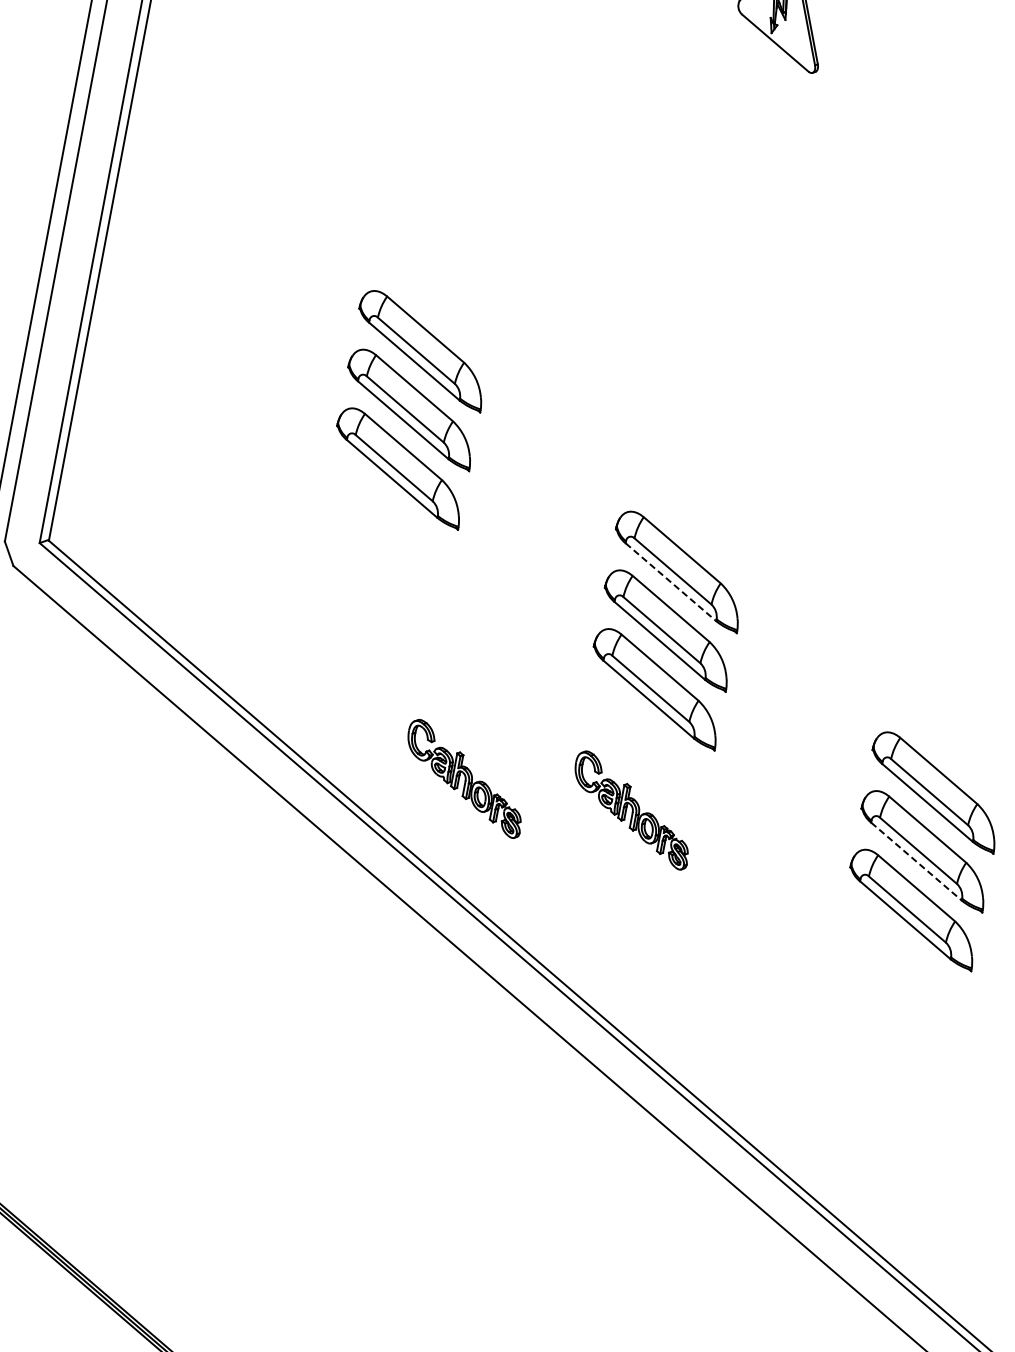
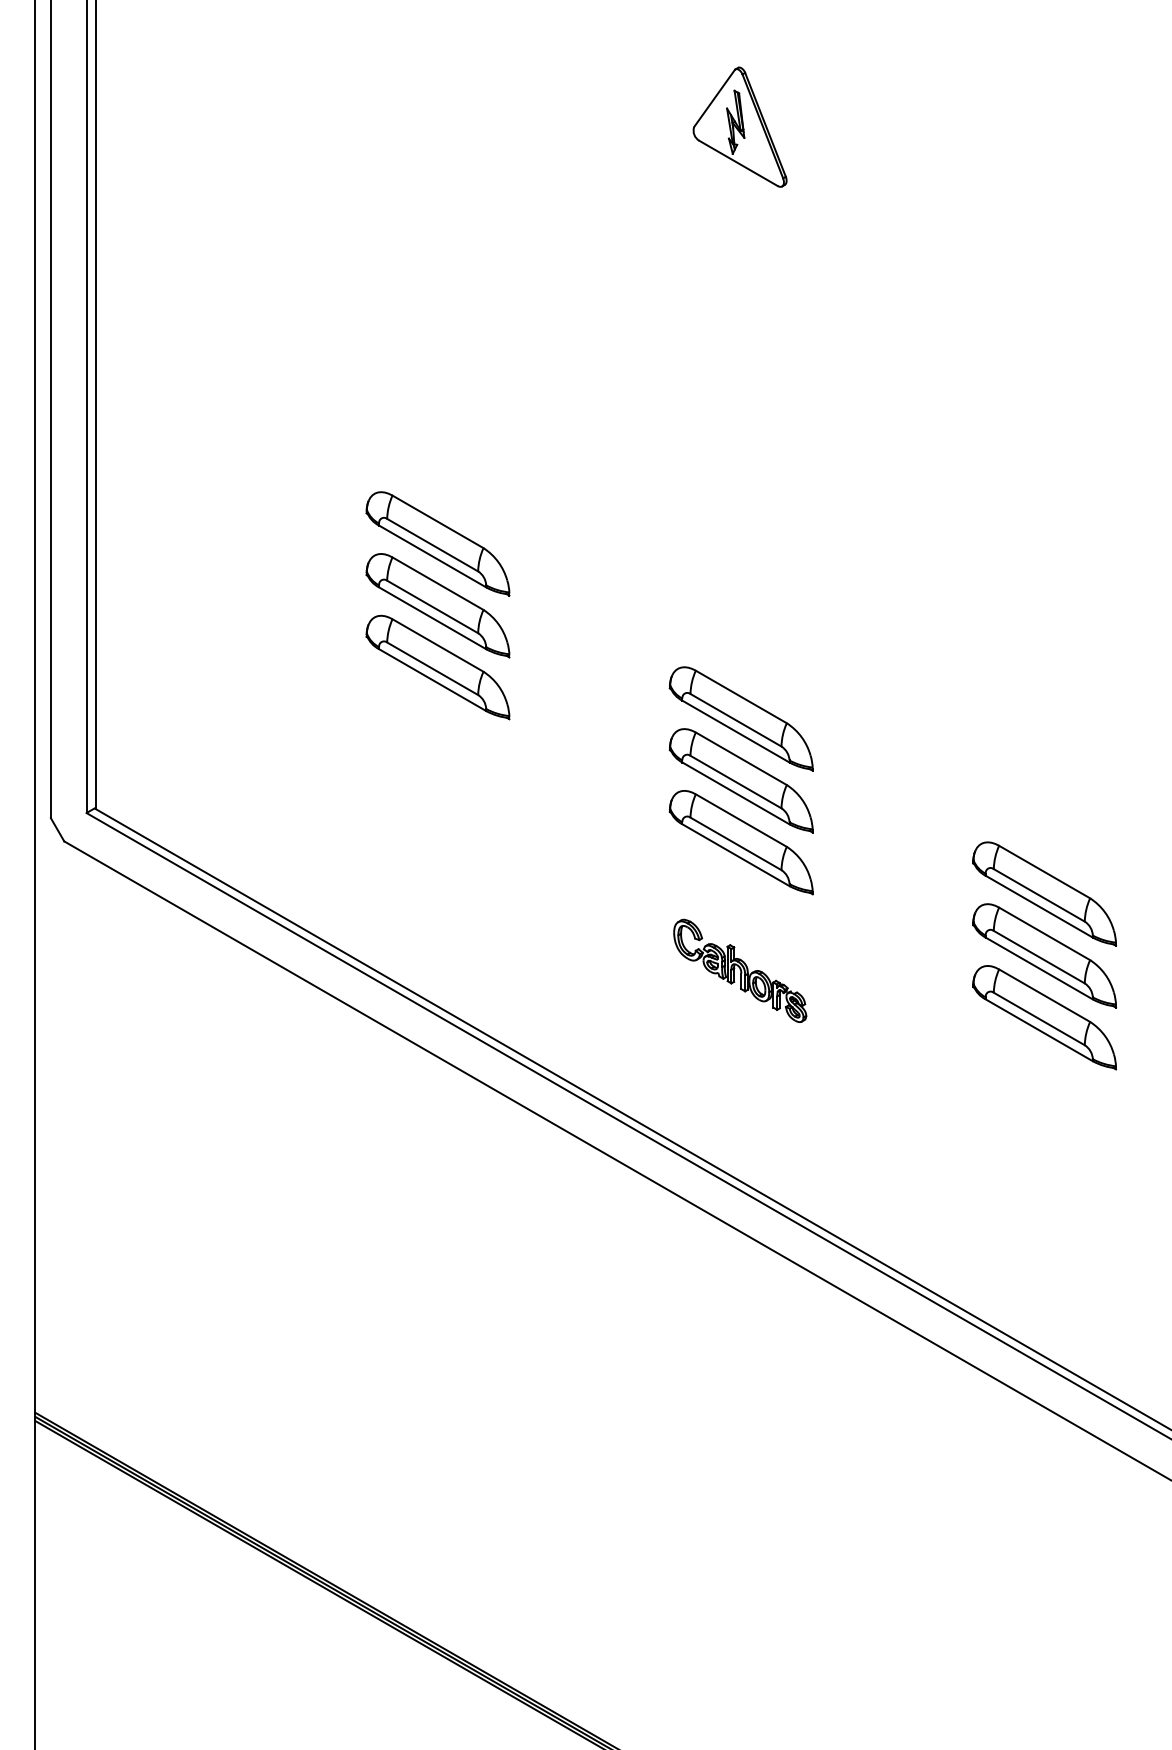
line: (670, 582) -> (735, 731), dashed -> solid
part: (465, 778) -> (564, 970), removed
line: (916, 861) -> (1039, 968), dashed -> solid

